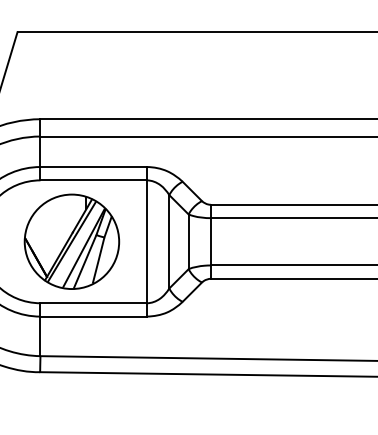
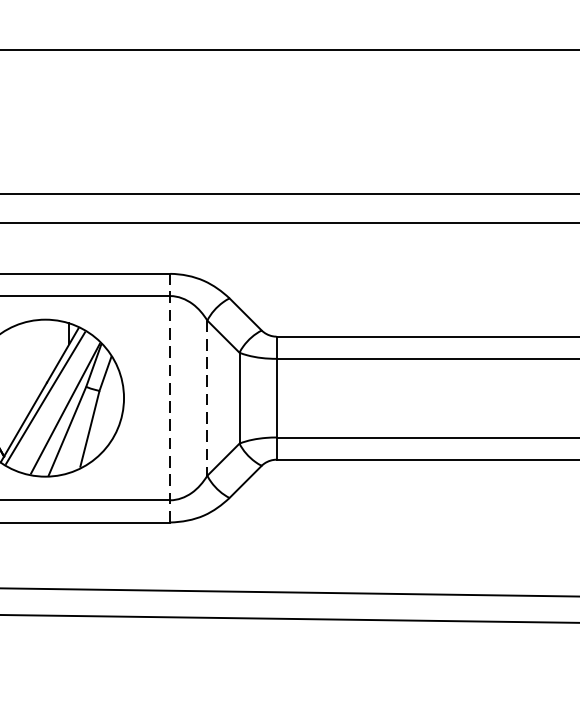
line: (147, 241) -> (171, 397), solid -> dashed
line: (169, 241) -> (207, 397), solid -> dashed

